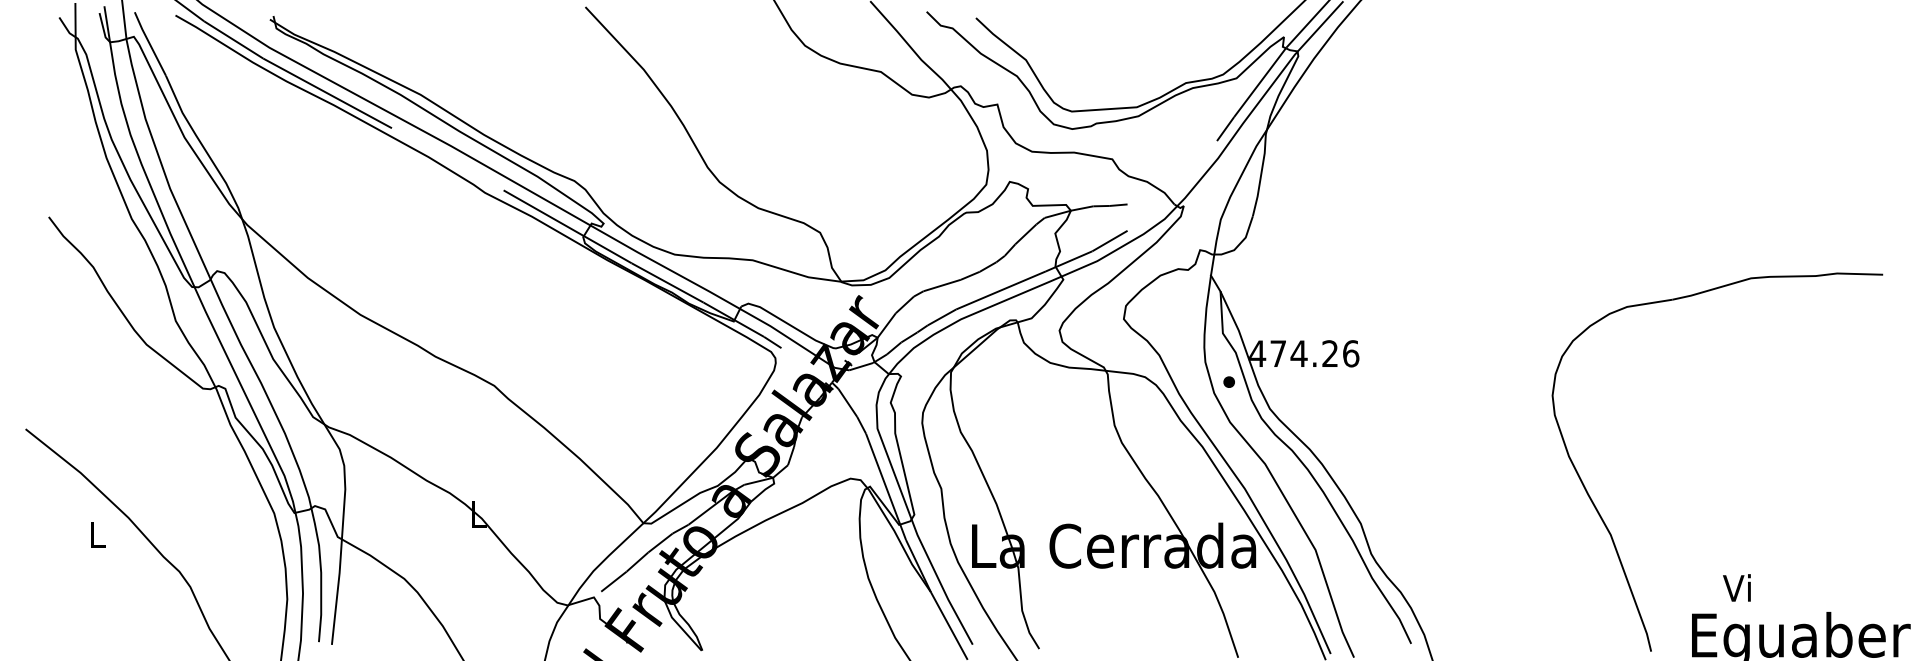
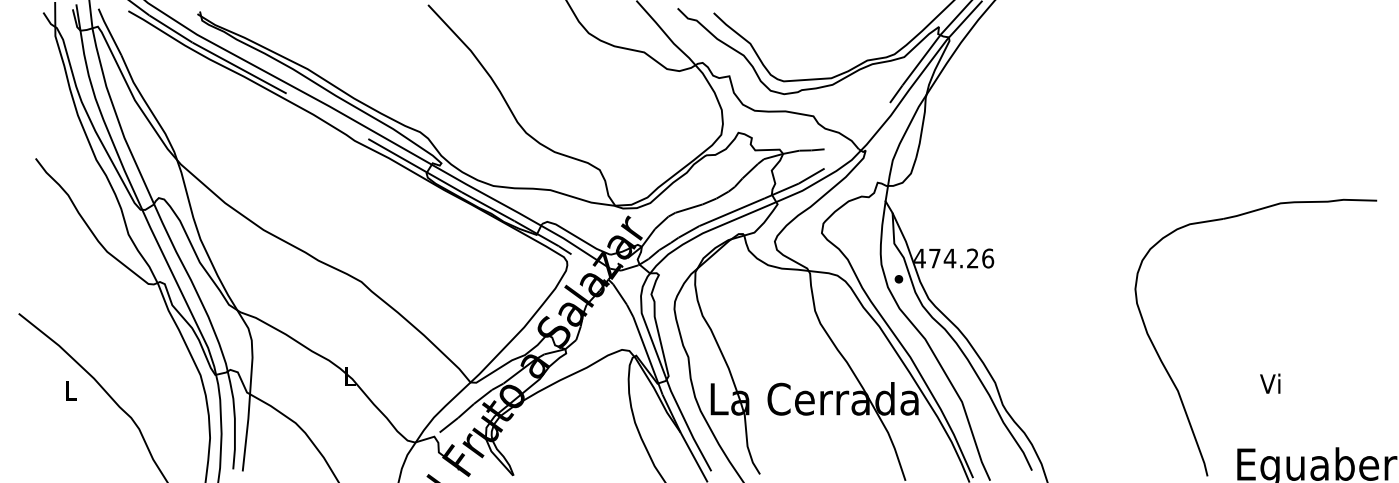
text: (1736, 587) -> (1269, 383), moved

